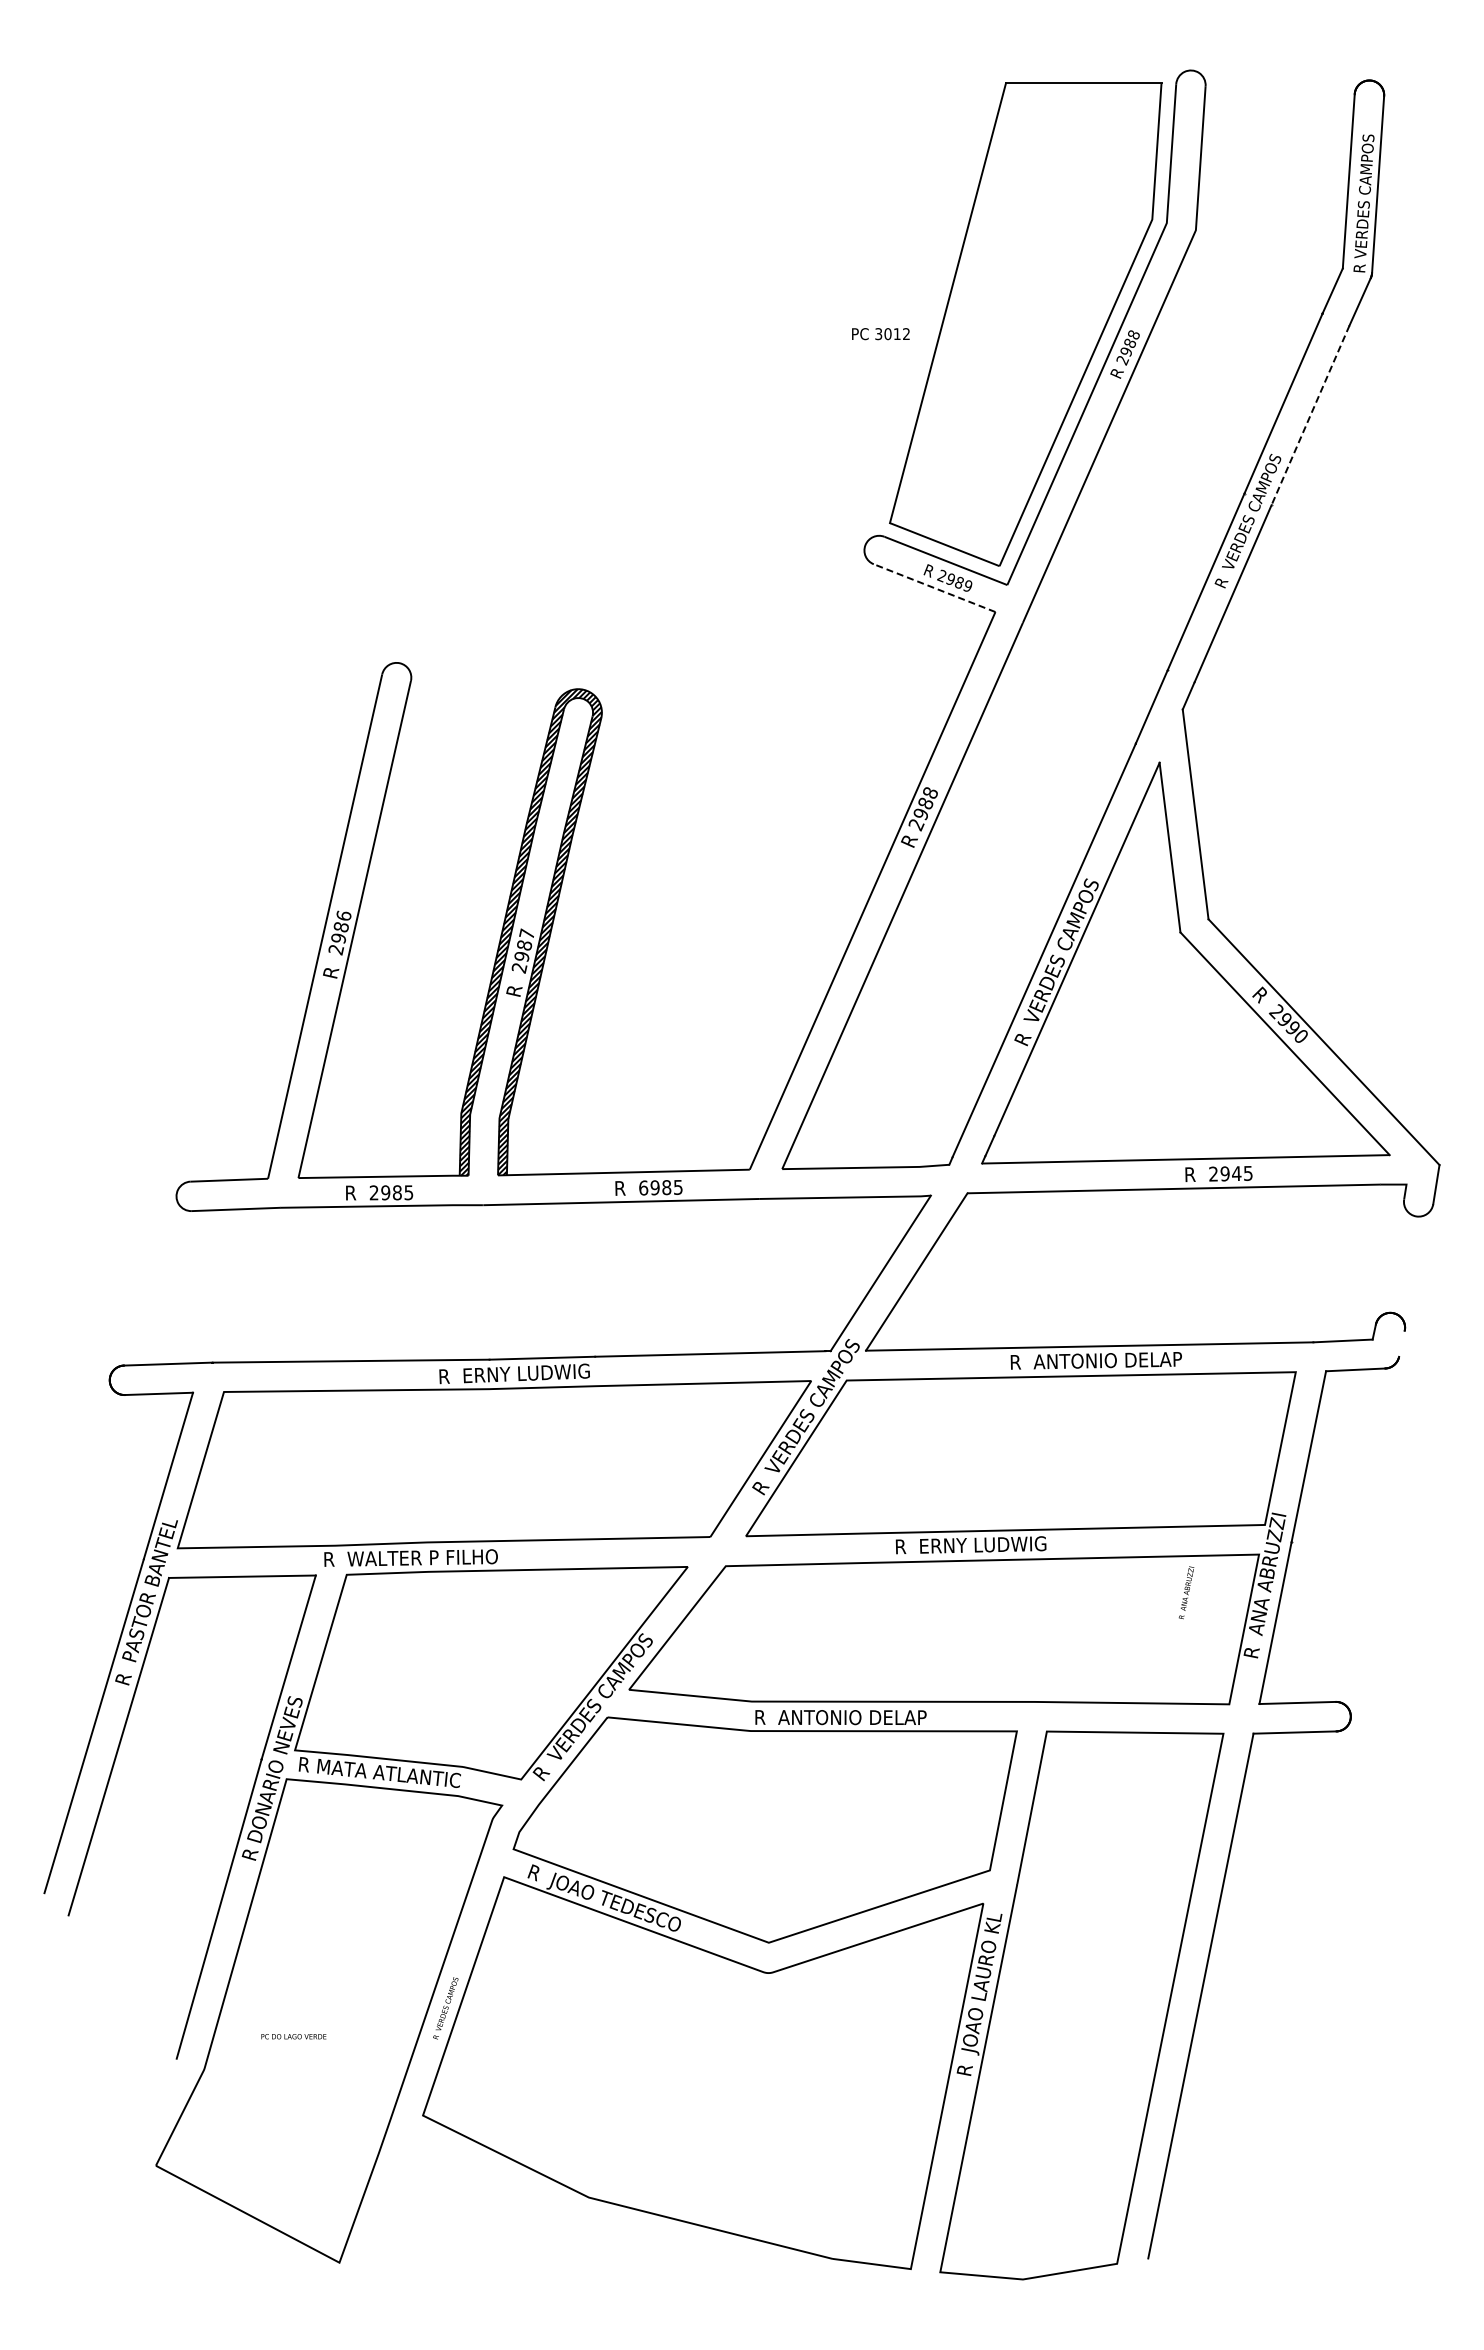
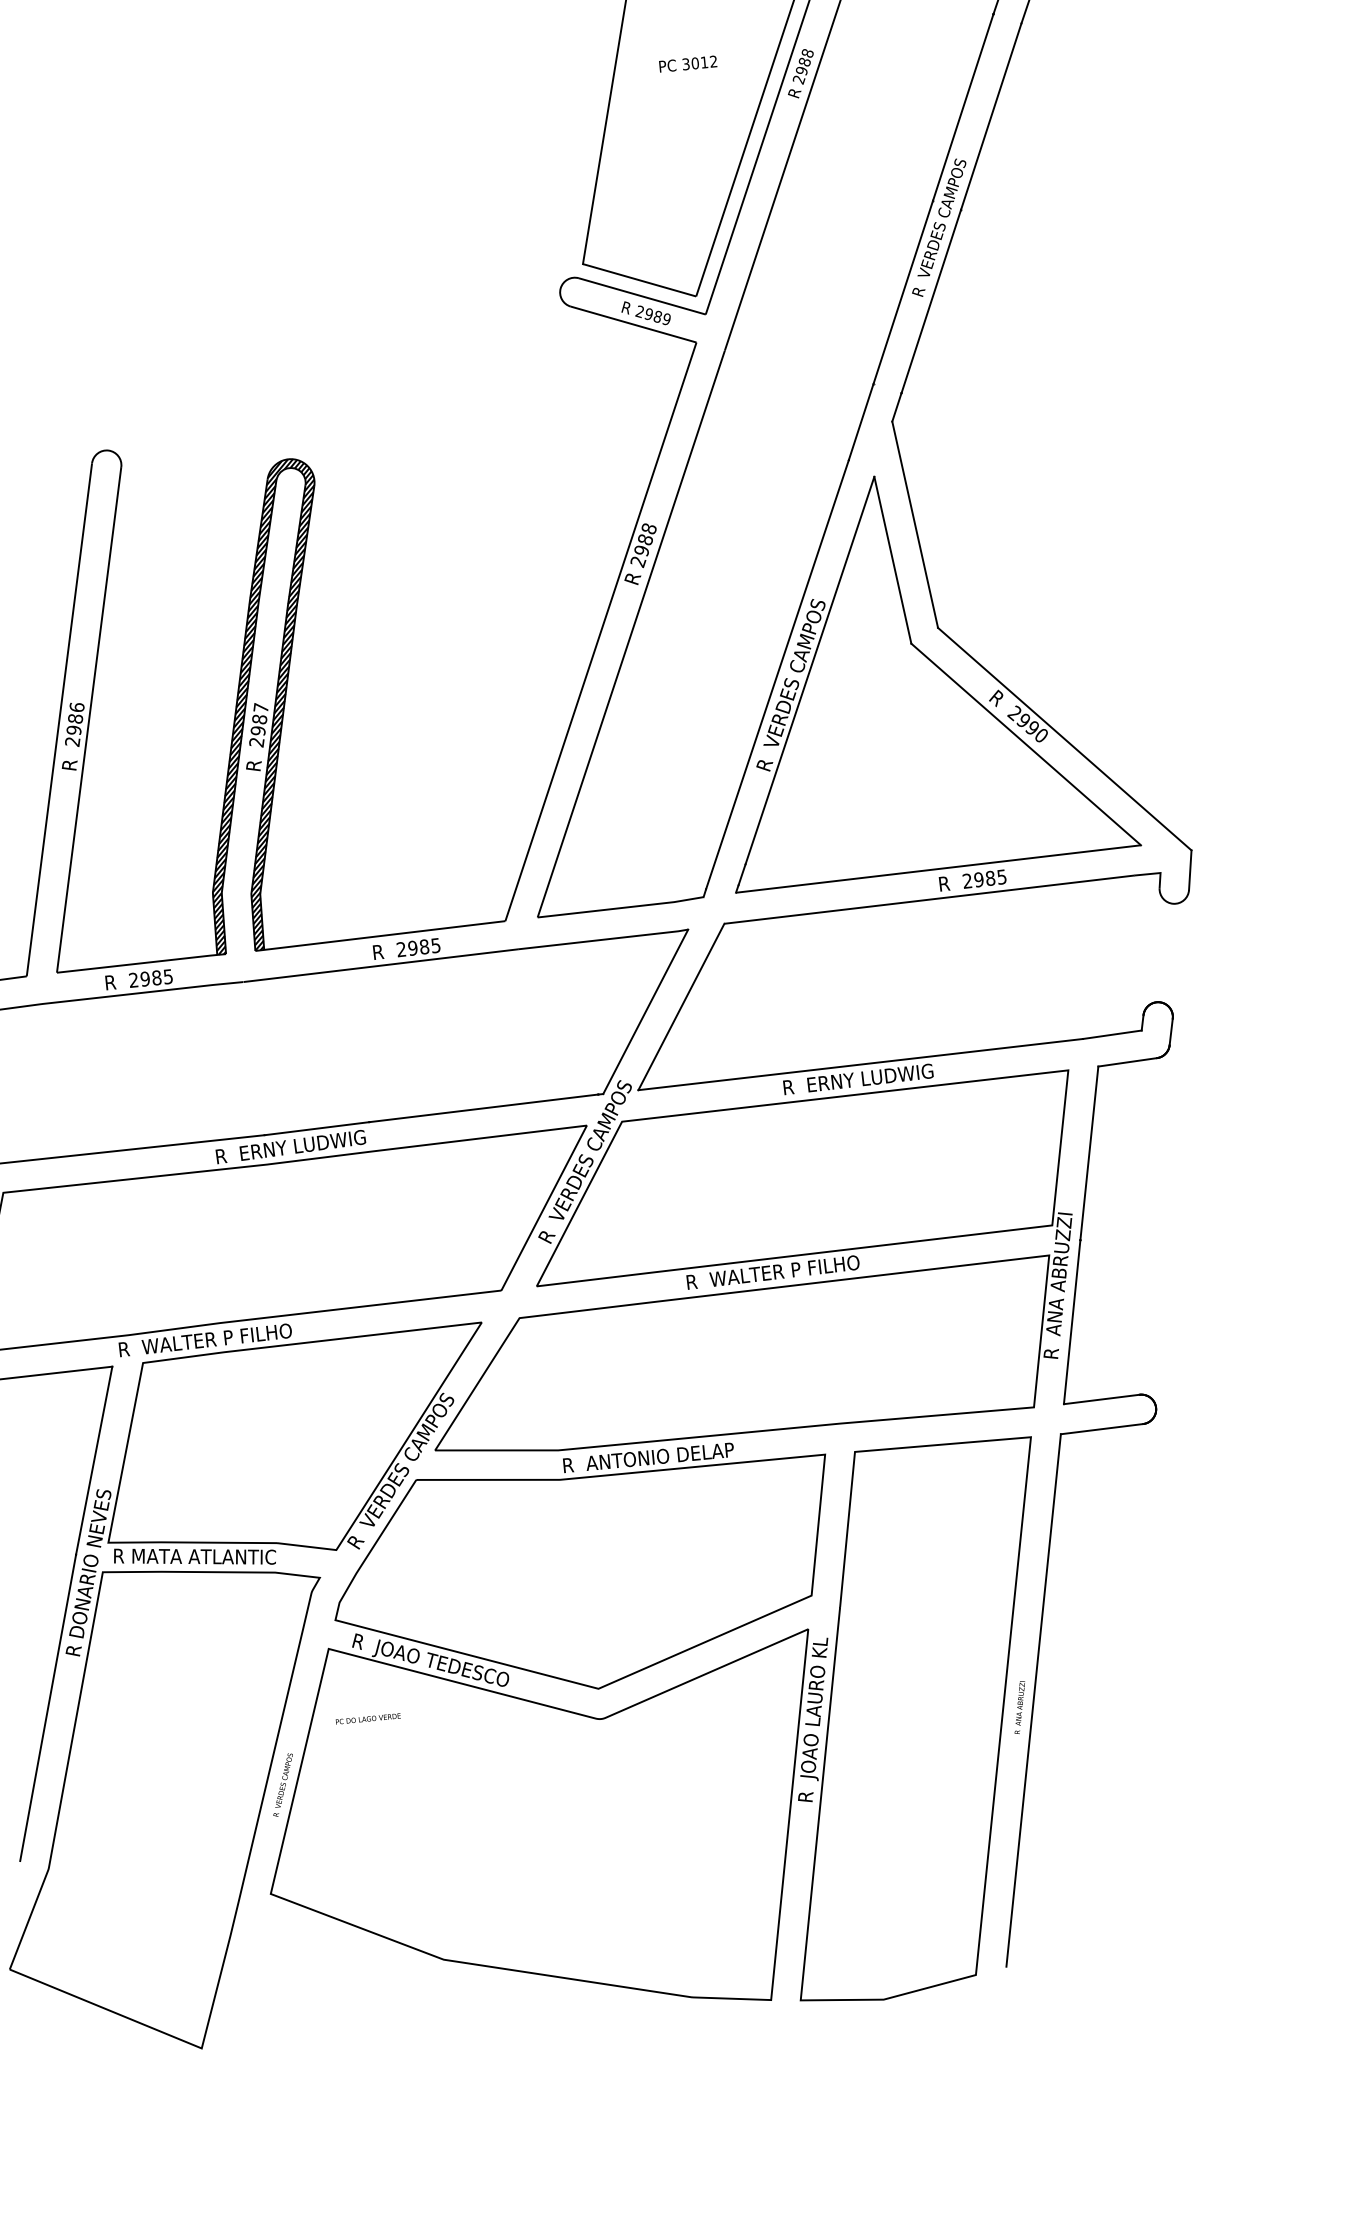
text: (880, 334) -> (687, 64), moved
line: (1310, 415) -> (991, 116), dashed -> solid
line: (934, 587) -> (633, 323), dashed -> solid
text: (1236, 1173) -> (990, 878), 2945 -> 2985
text: (643, 1187) -> (401, 949), 6985 -> 2985
line: (1401, 1343) -> (1170, 1031), added
text: (1107, 1360) -> (879, 1076), R  ANTONIO DELAP -> R  ERNY LUDWIG
text: (994, 1544) -> (784, 1270), R  ERNY LUDWIG -> R  WALTER P FILHO
text: (1186, 1592) -> (1019, 1707), moved
text: (293, 2036) -> (367, 1718), moved

